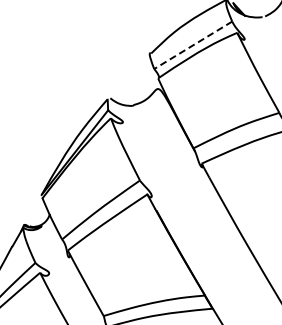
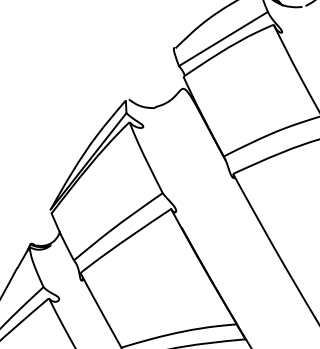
line: (193, 45) -> (223, 39), dashed -> solid

